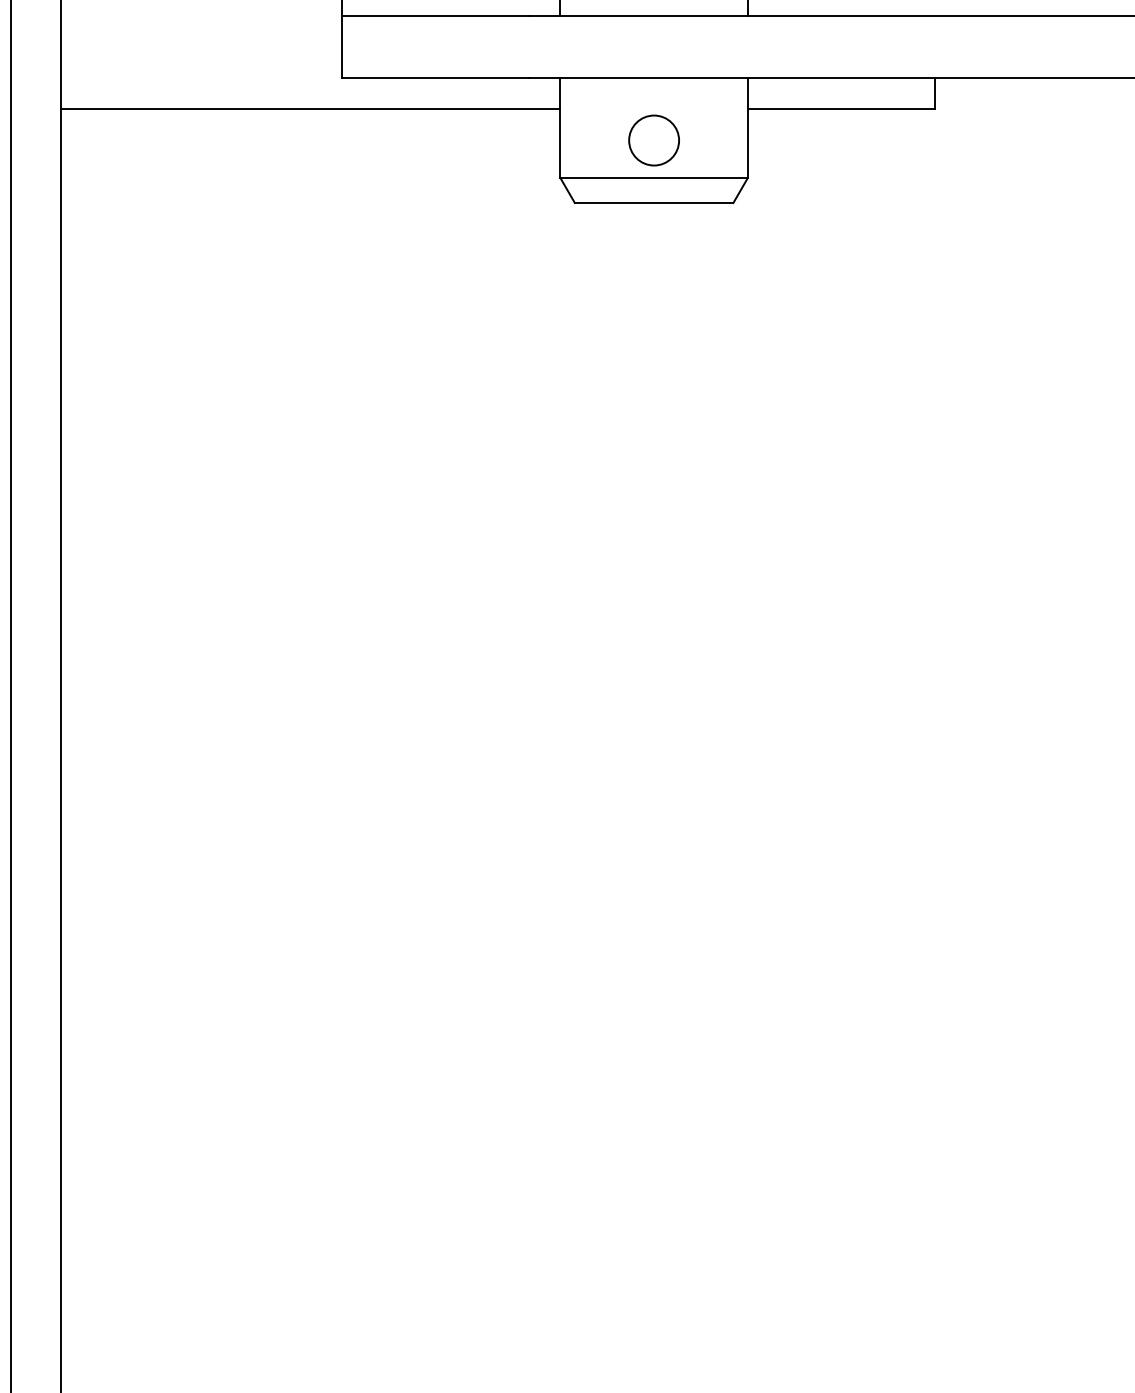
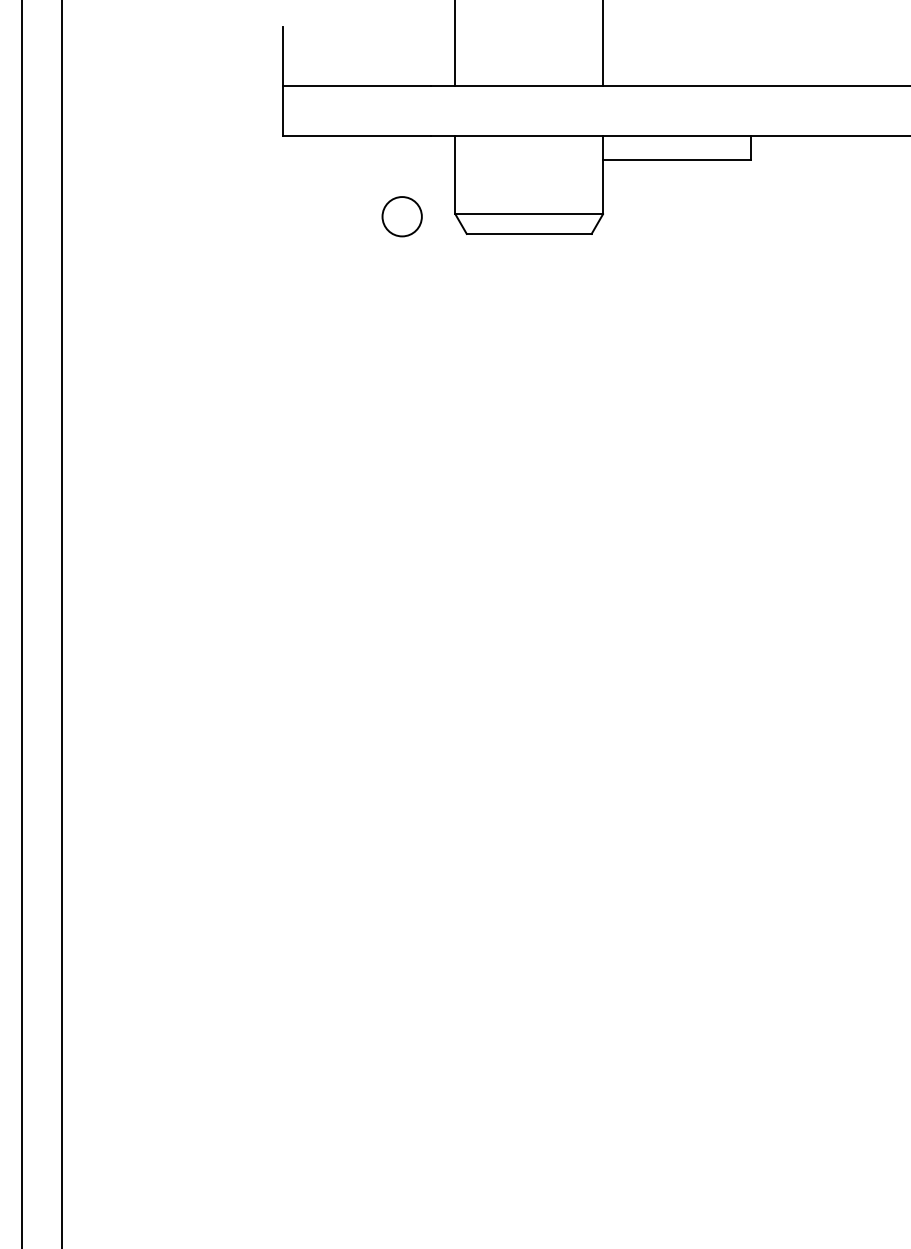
line: (310, 109) -> (258, 160), removed
circle: (653, 140) -> (401, 216), moved

